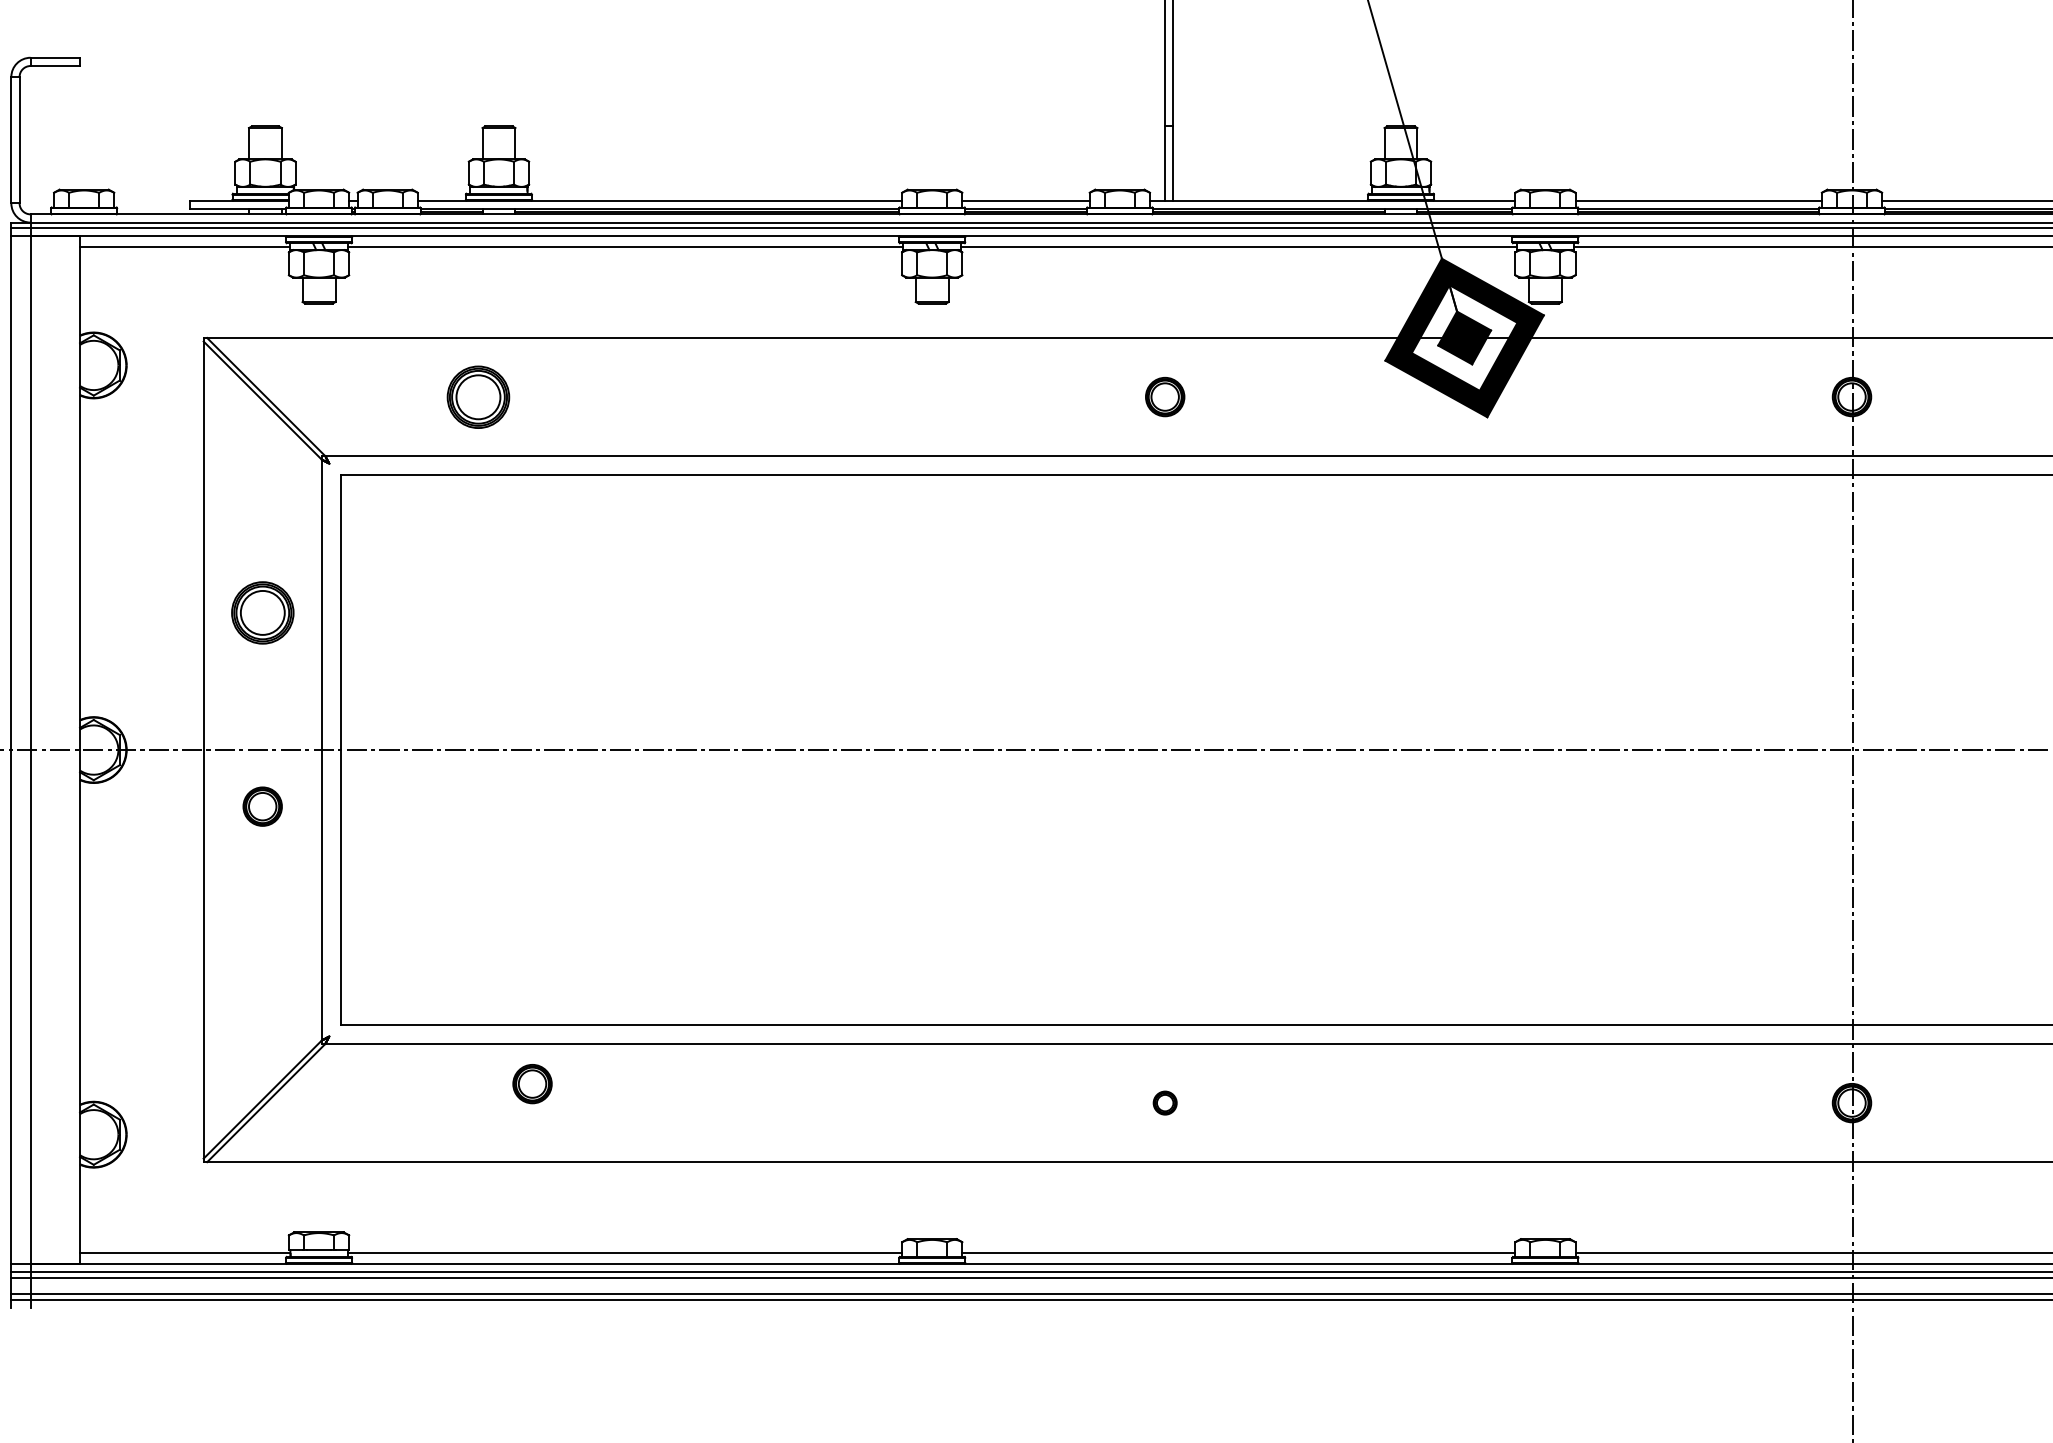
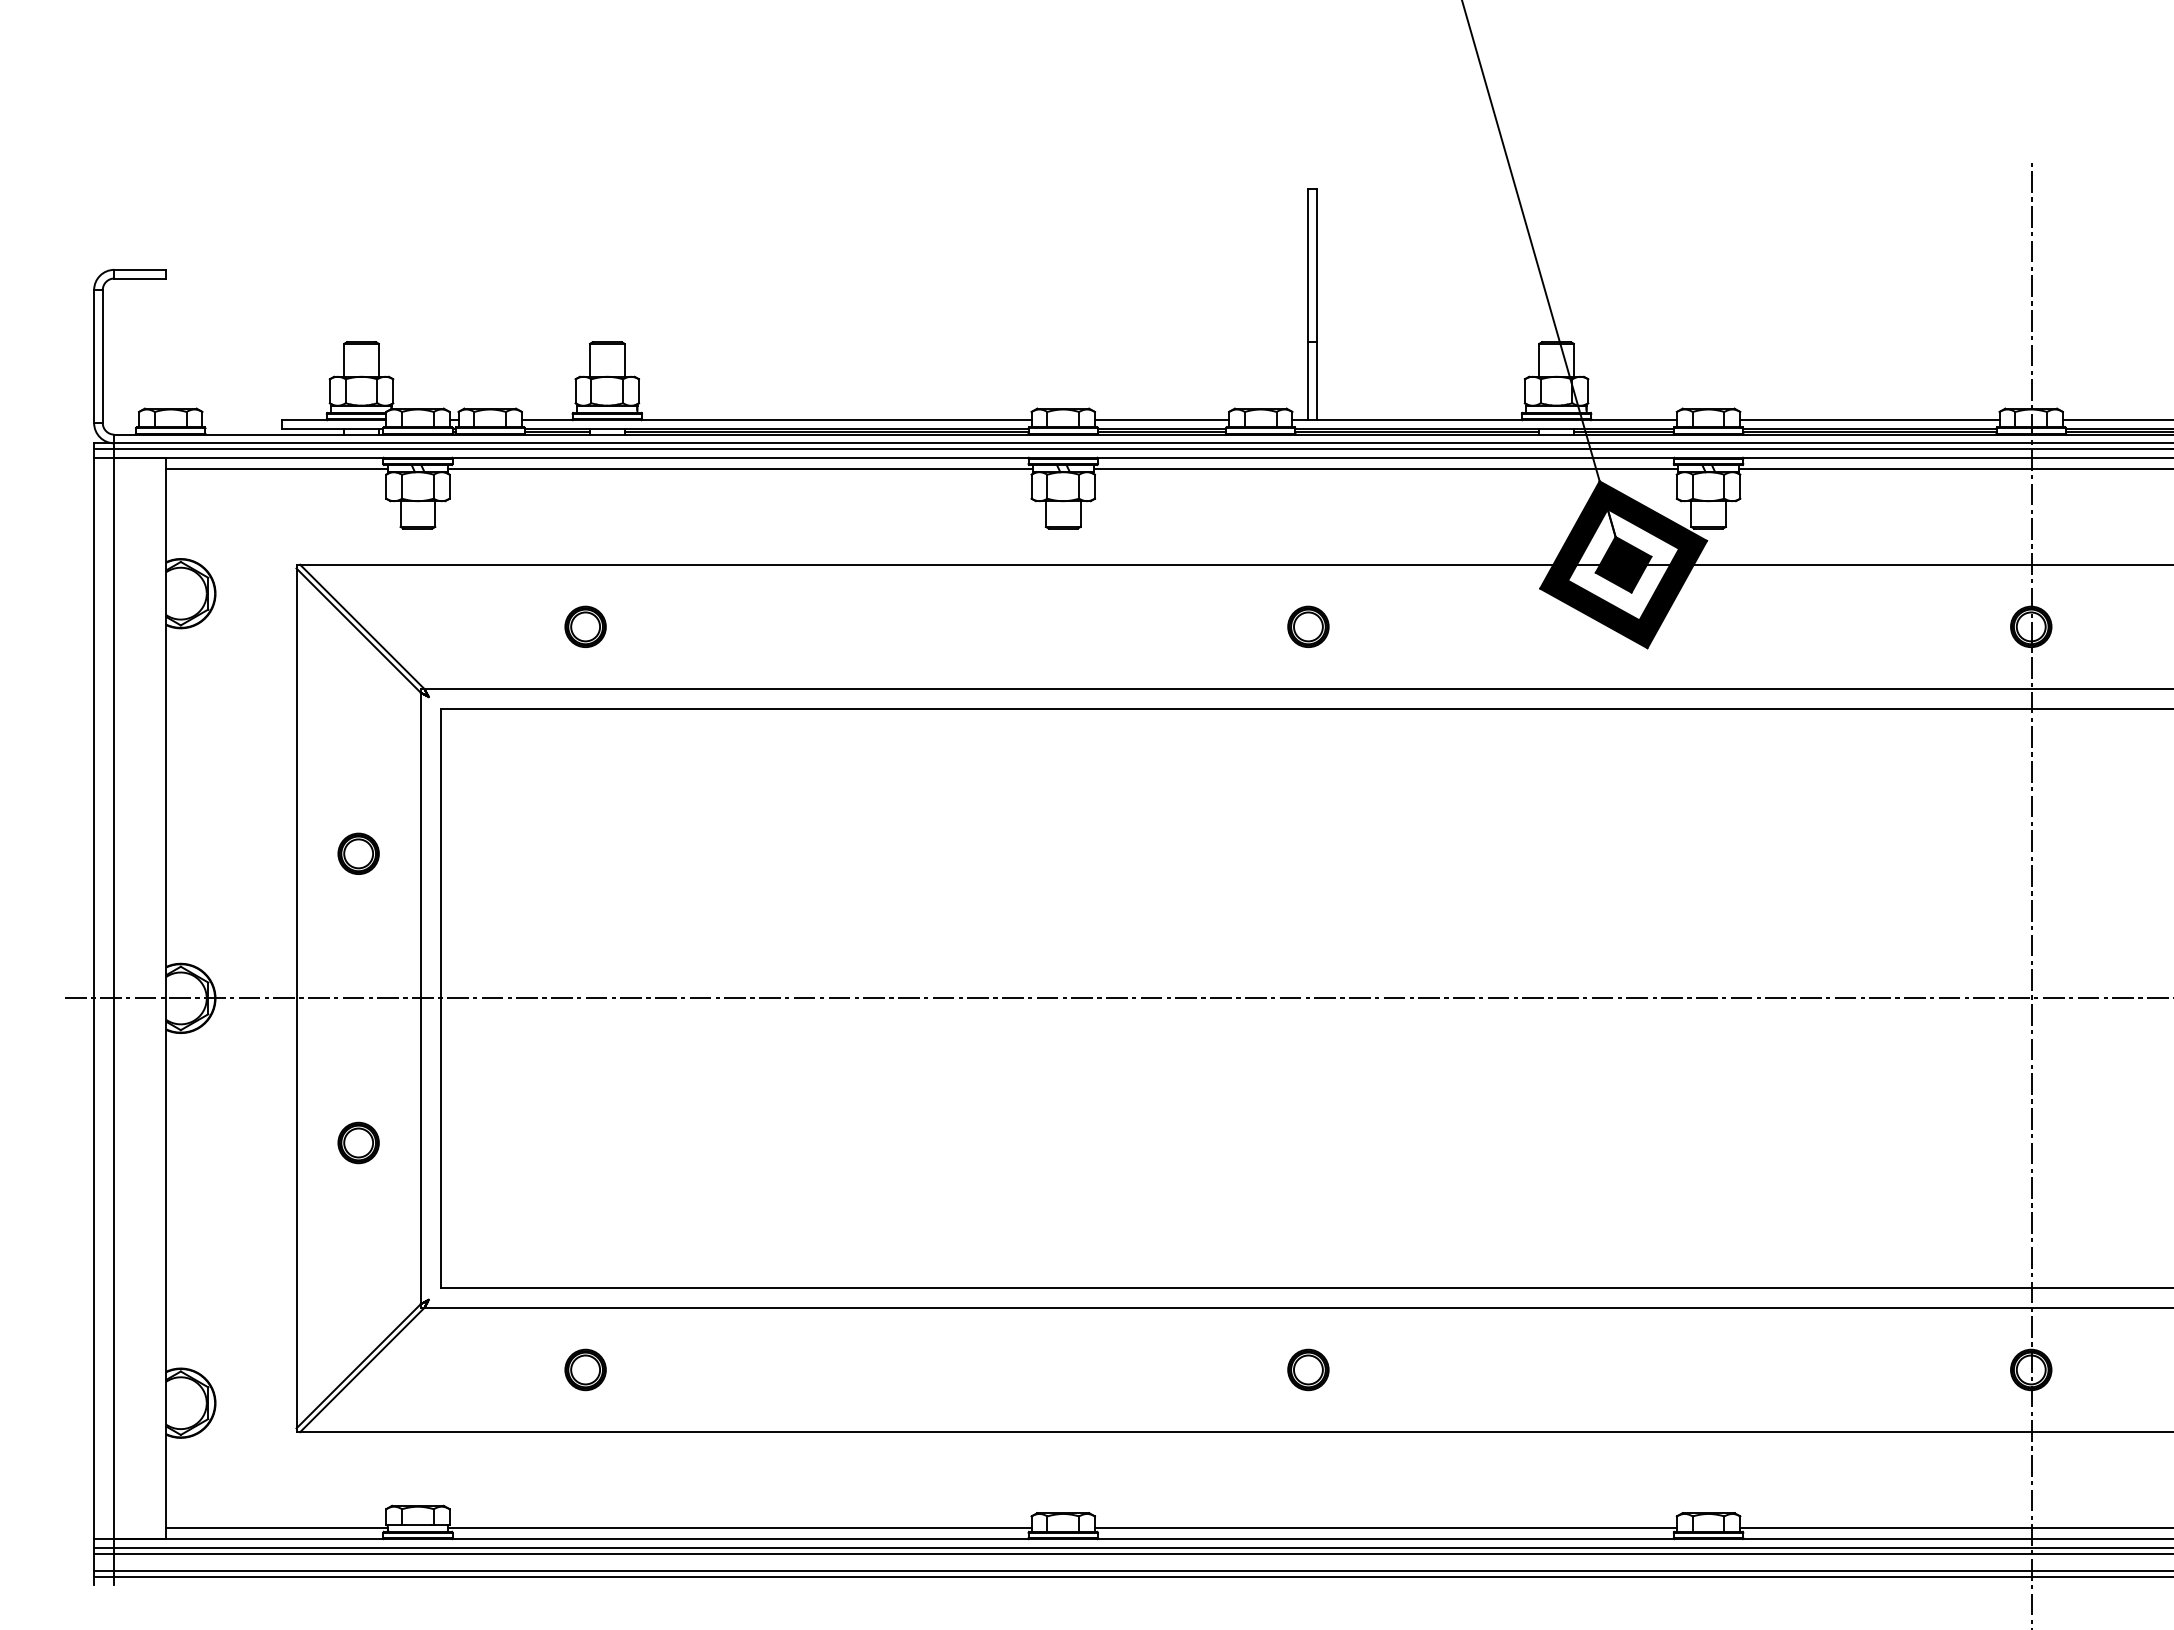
part: (478, 396) -> (585, 626), size x0.62
part: (262, 612) -> (358, 853), size x0.62
part: (262, 806) -> (358, 1142), moved
part: (532, 1083) -> (585, 1369), moved
part: (1165, 1102) -> (1308, 1369), size x1.67

